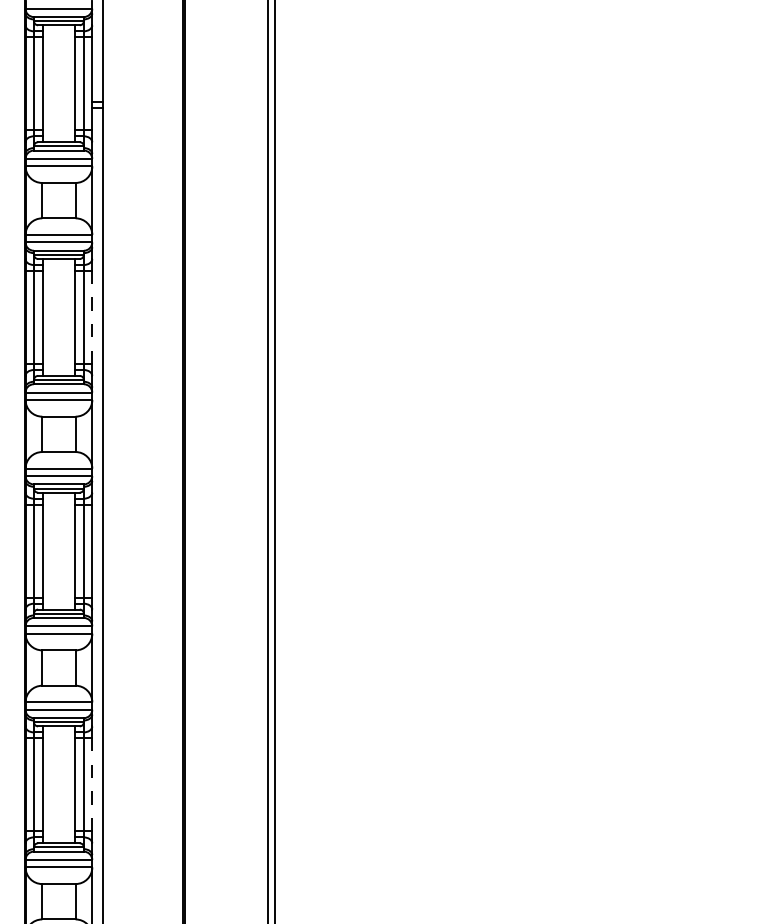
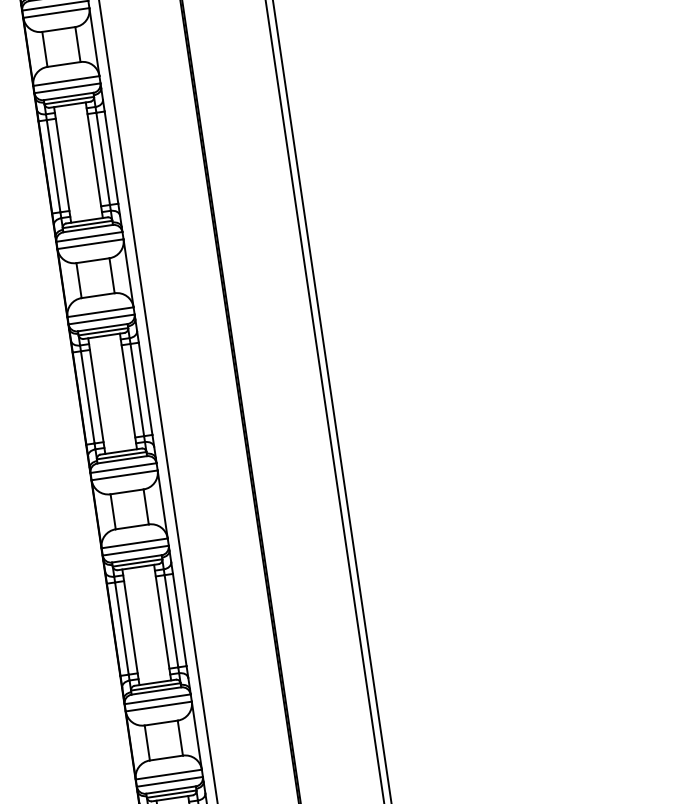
line: (92, 317) -> (111, 157), dashed -> solid
line: (92, 784) -> (179, 619), dashed -> solid

